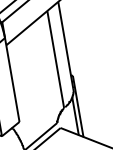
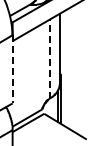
line: (55, 58) -> (49, 58), solid -> dashed
line: (12, 80) -> (12, 69), solid -> dashed

